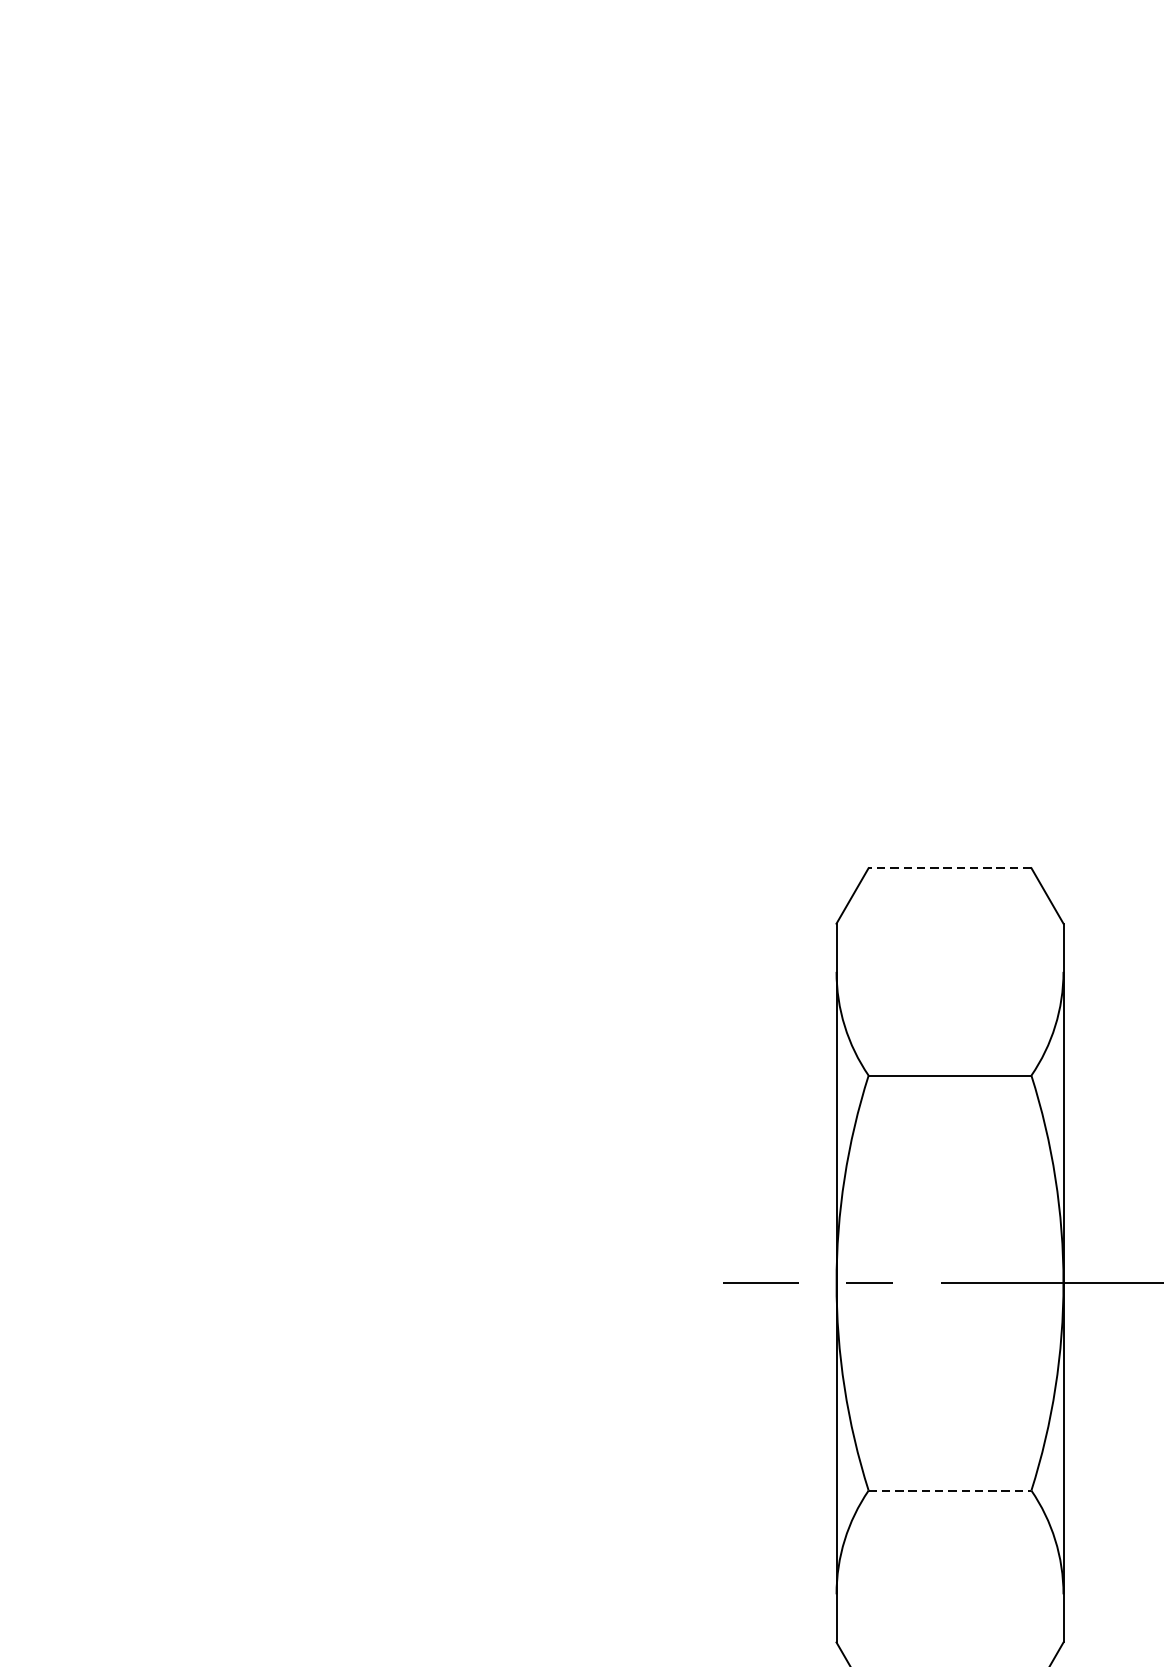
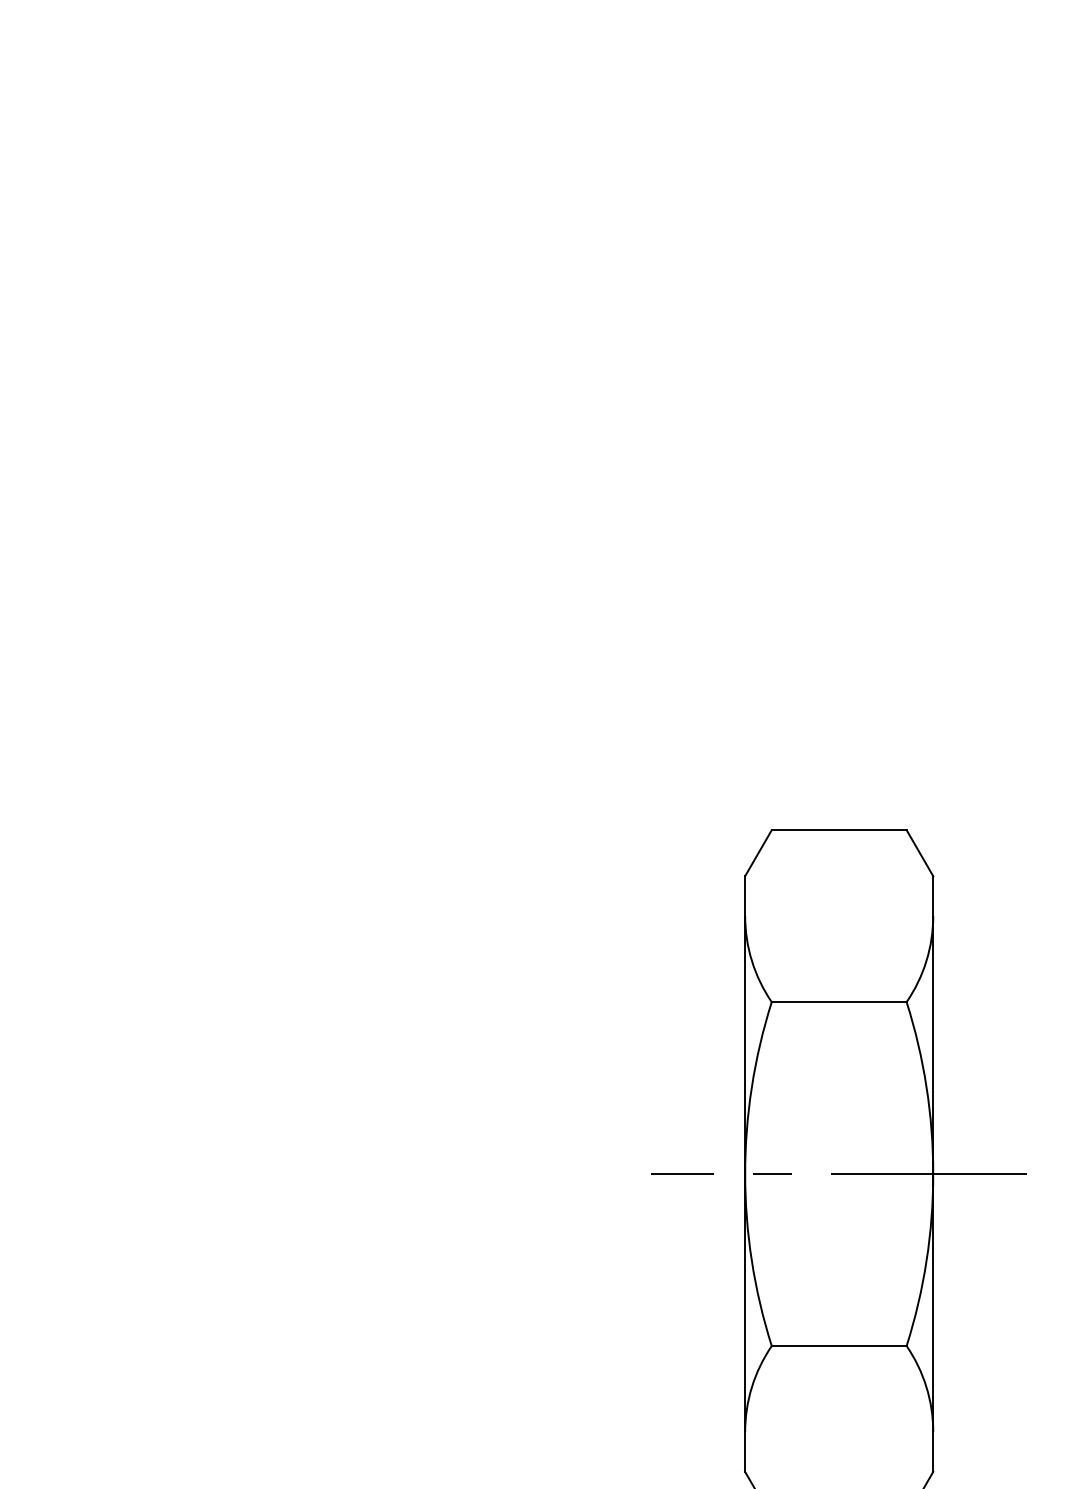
line: (949, 868) -> (838, 830), dashed -> solid
line: (950, 1491) -> (839, 1346), dashed -> solid

